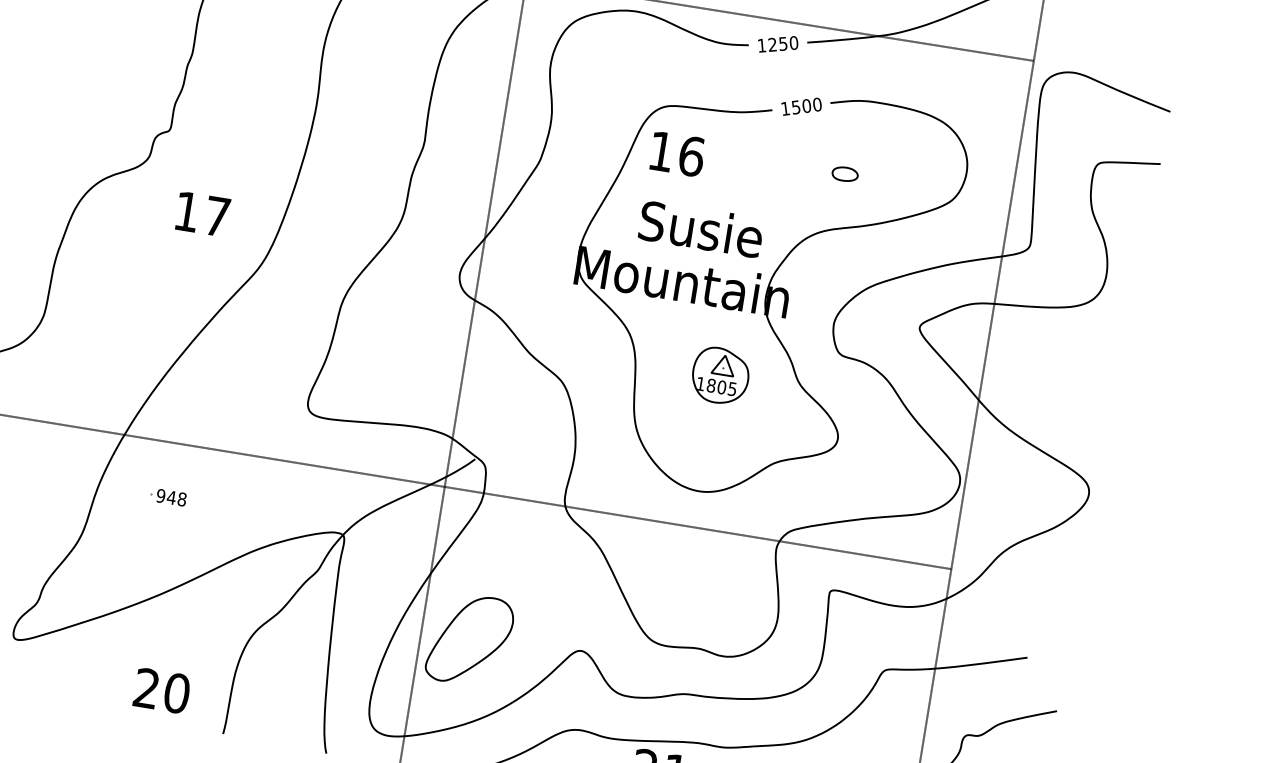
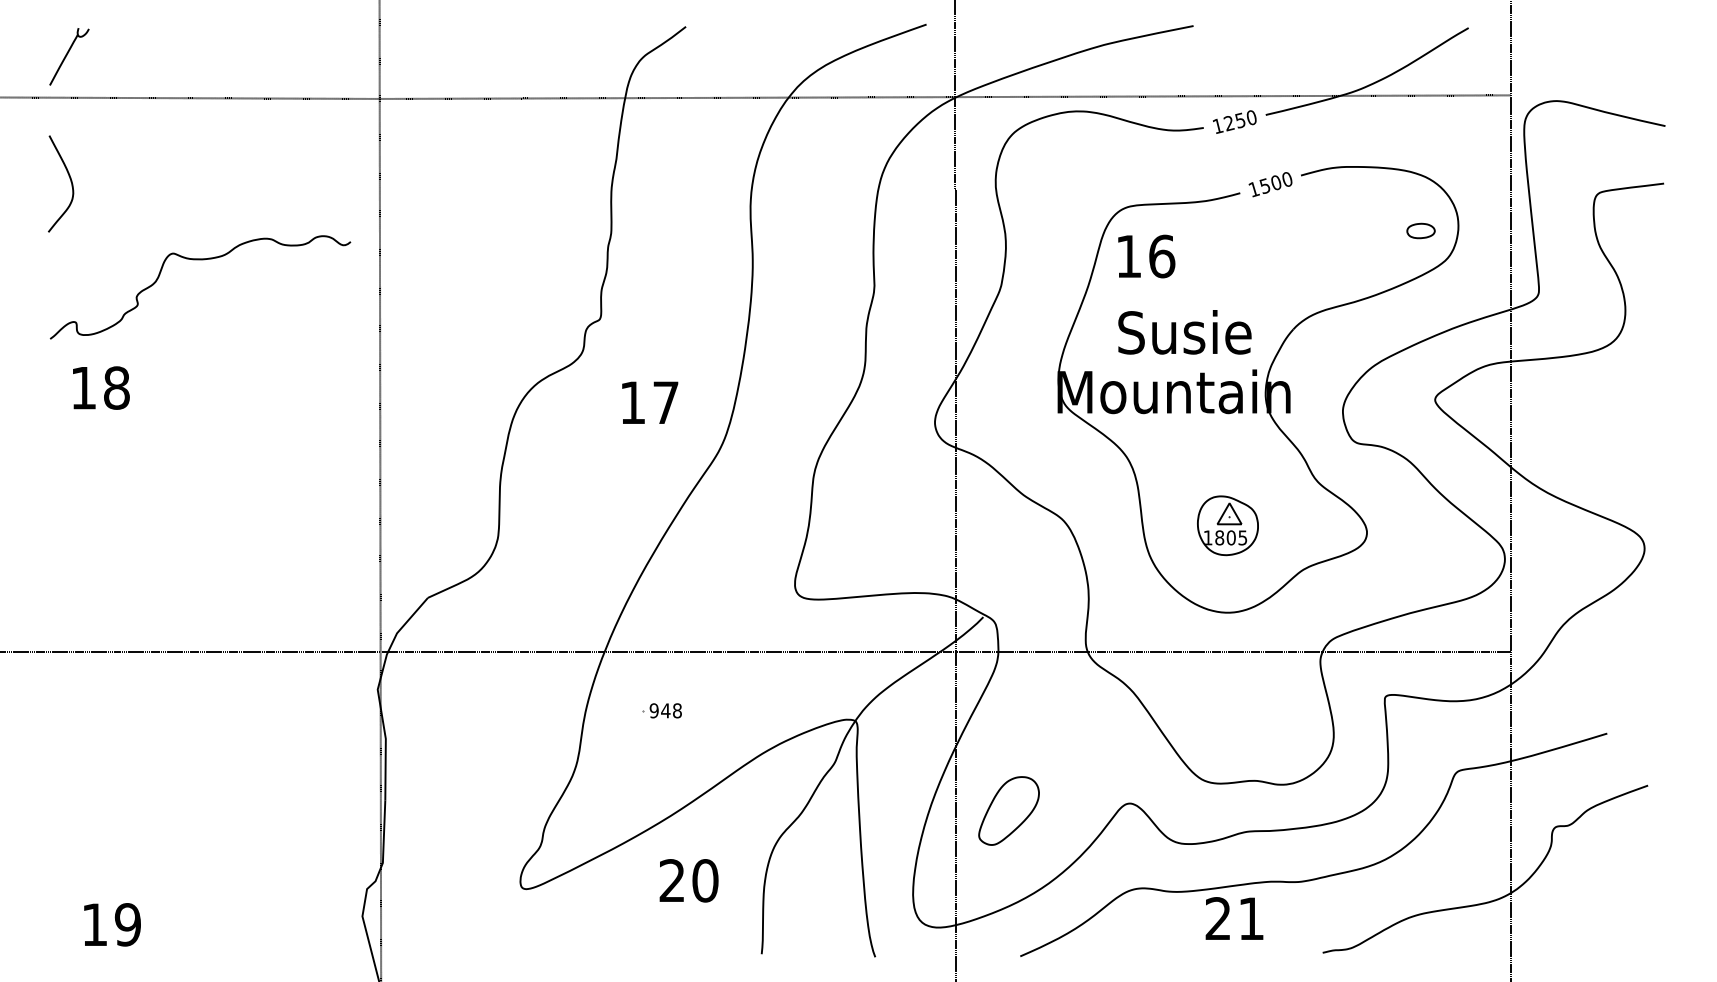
part: (844, 173) -> (1420, 230), moved
part: (720, 375) -> (1227, 525), moved
part: (469, 639) -> (1008, 810), size x0.7
text: (161, 690) -> (688, 880), moved

